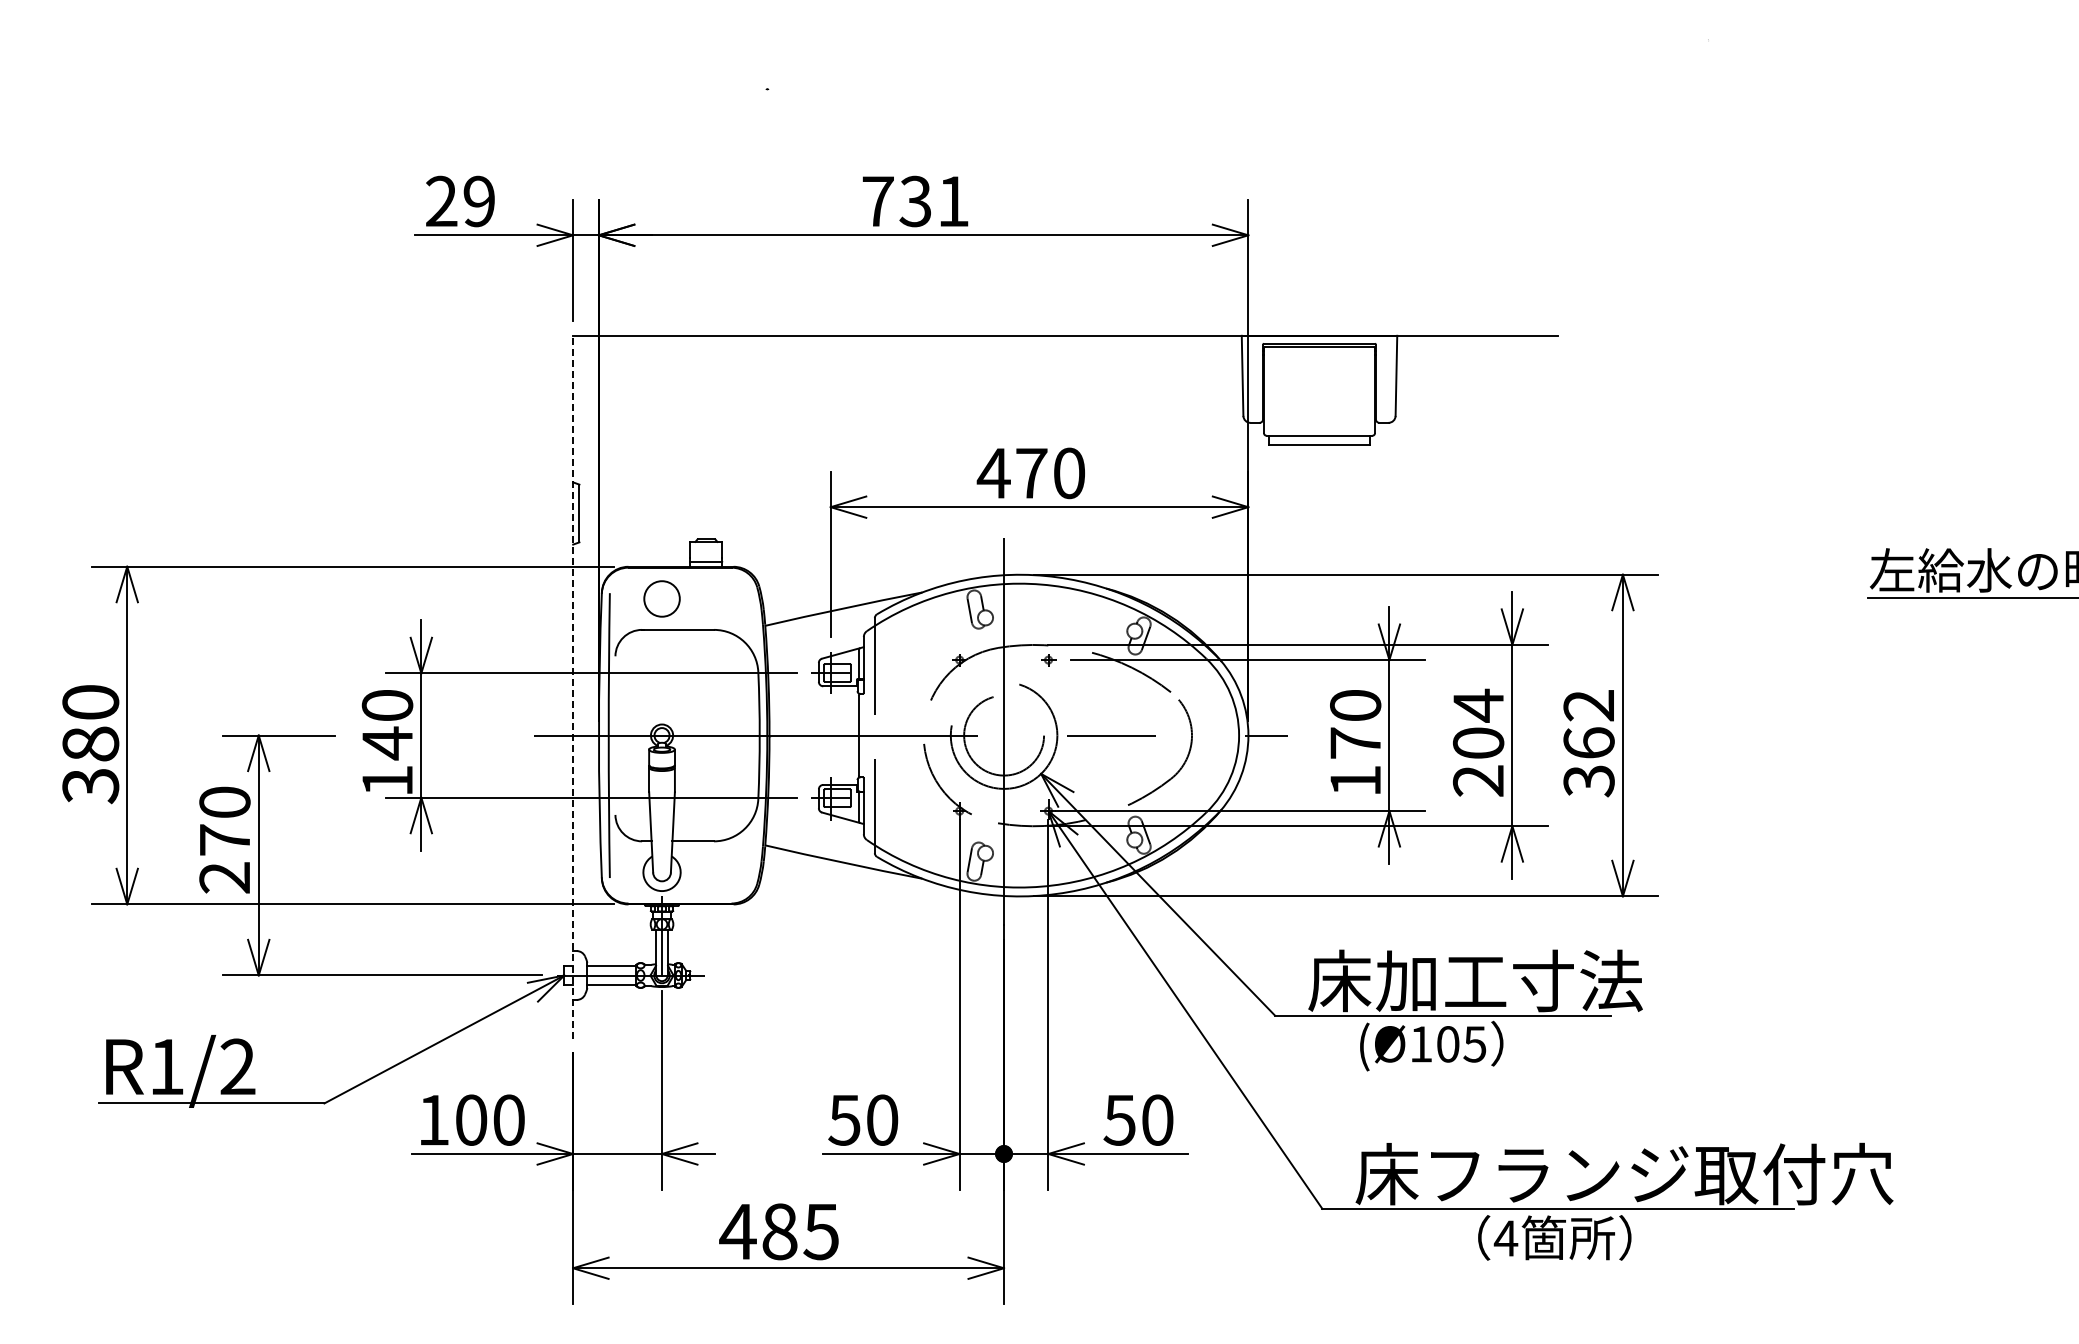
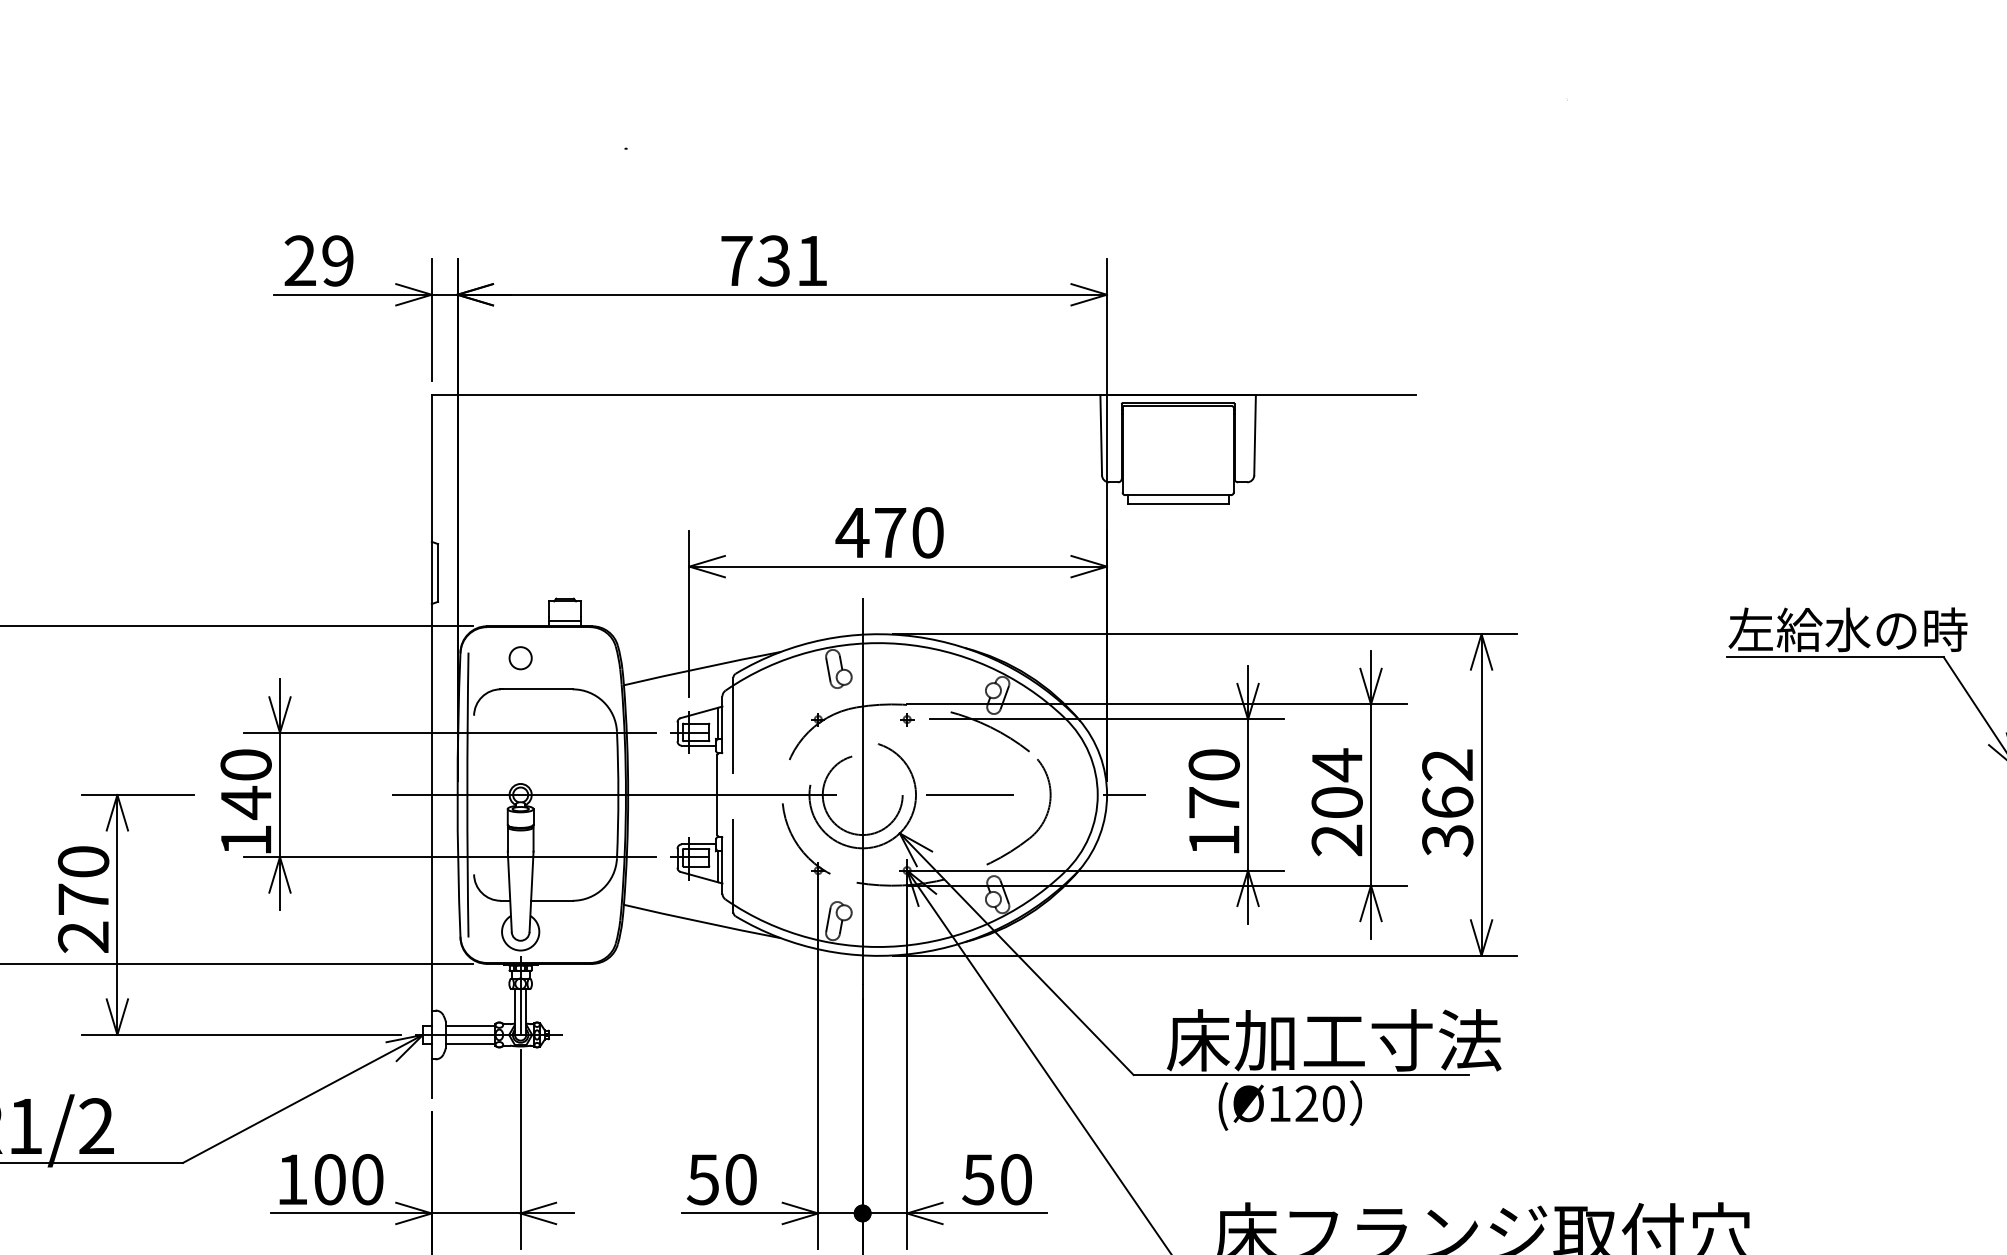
circle: (661, 598) -> (520, 657), size x0.62
line: (573, 686) -> (432, 745), dashed -> solid
text: (1461, 1044) -> (1320, 1103), (Ø105 -> (Ø120

